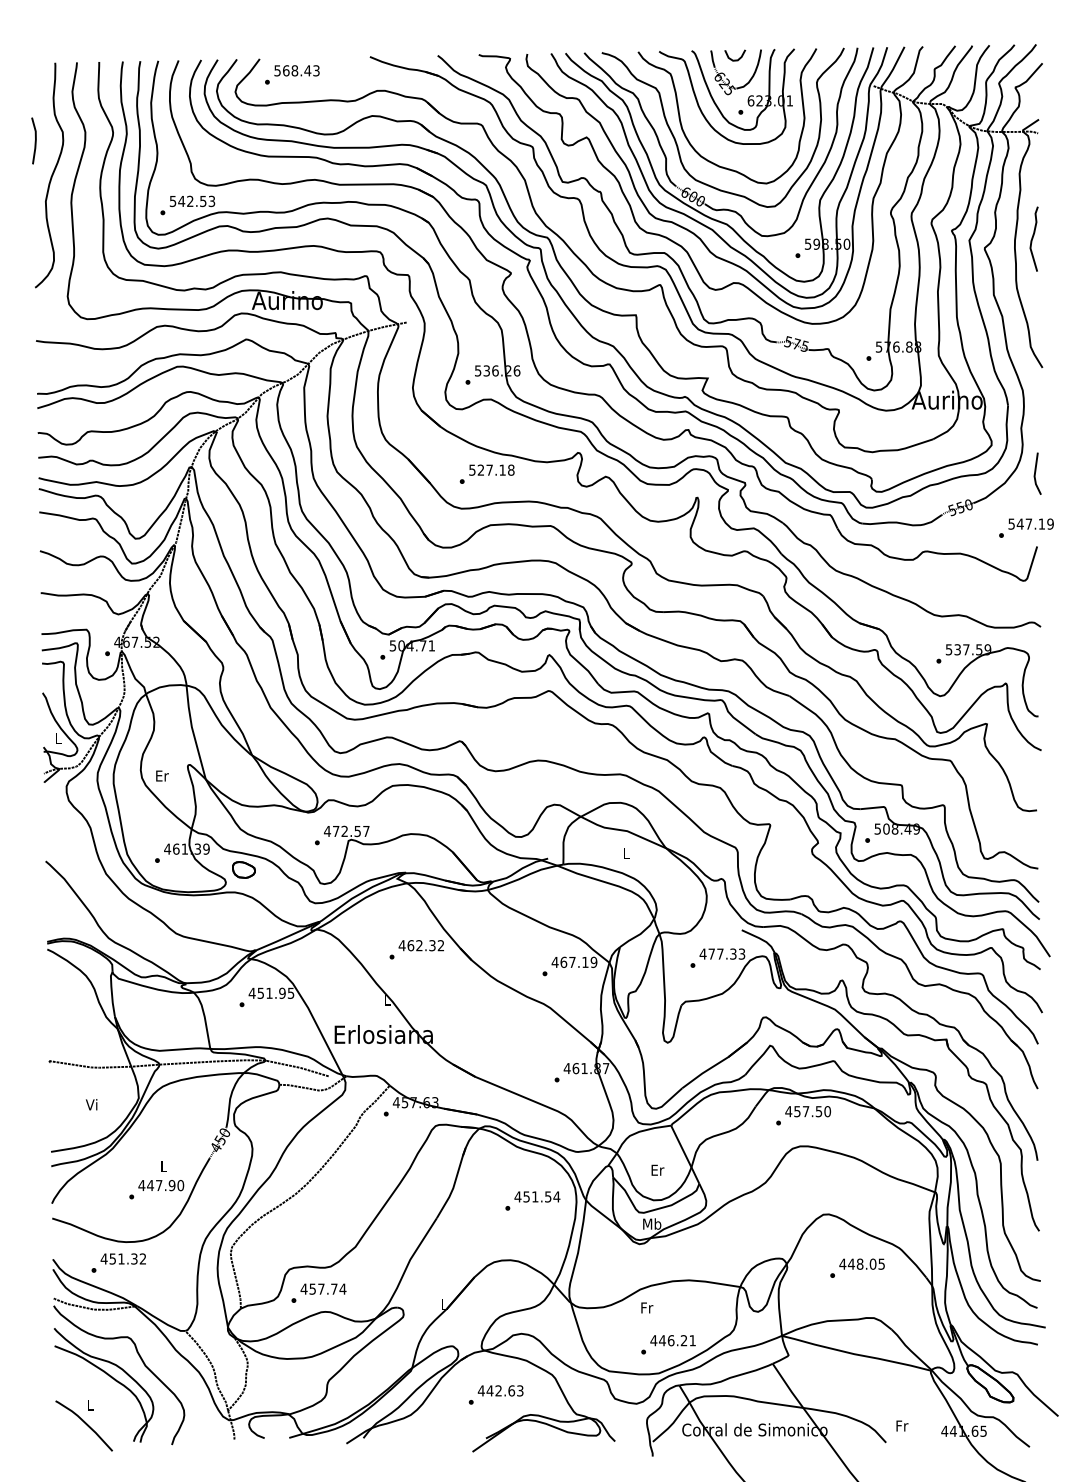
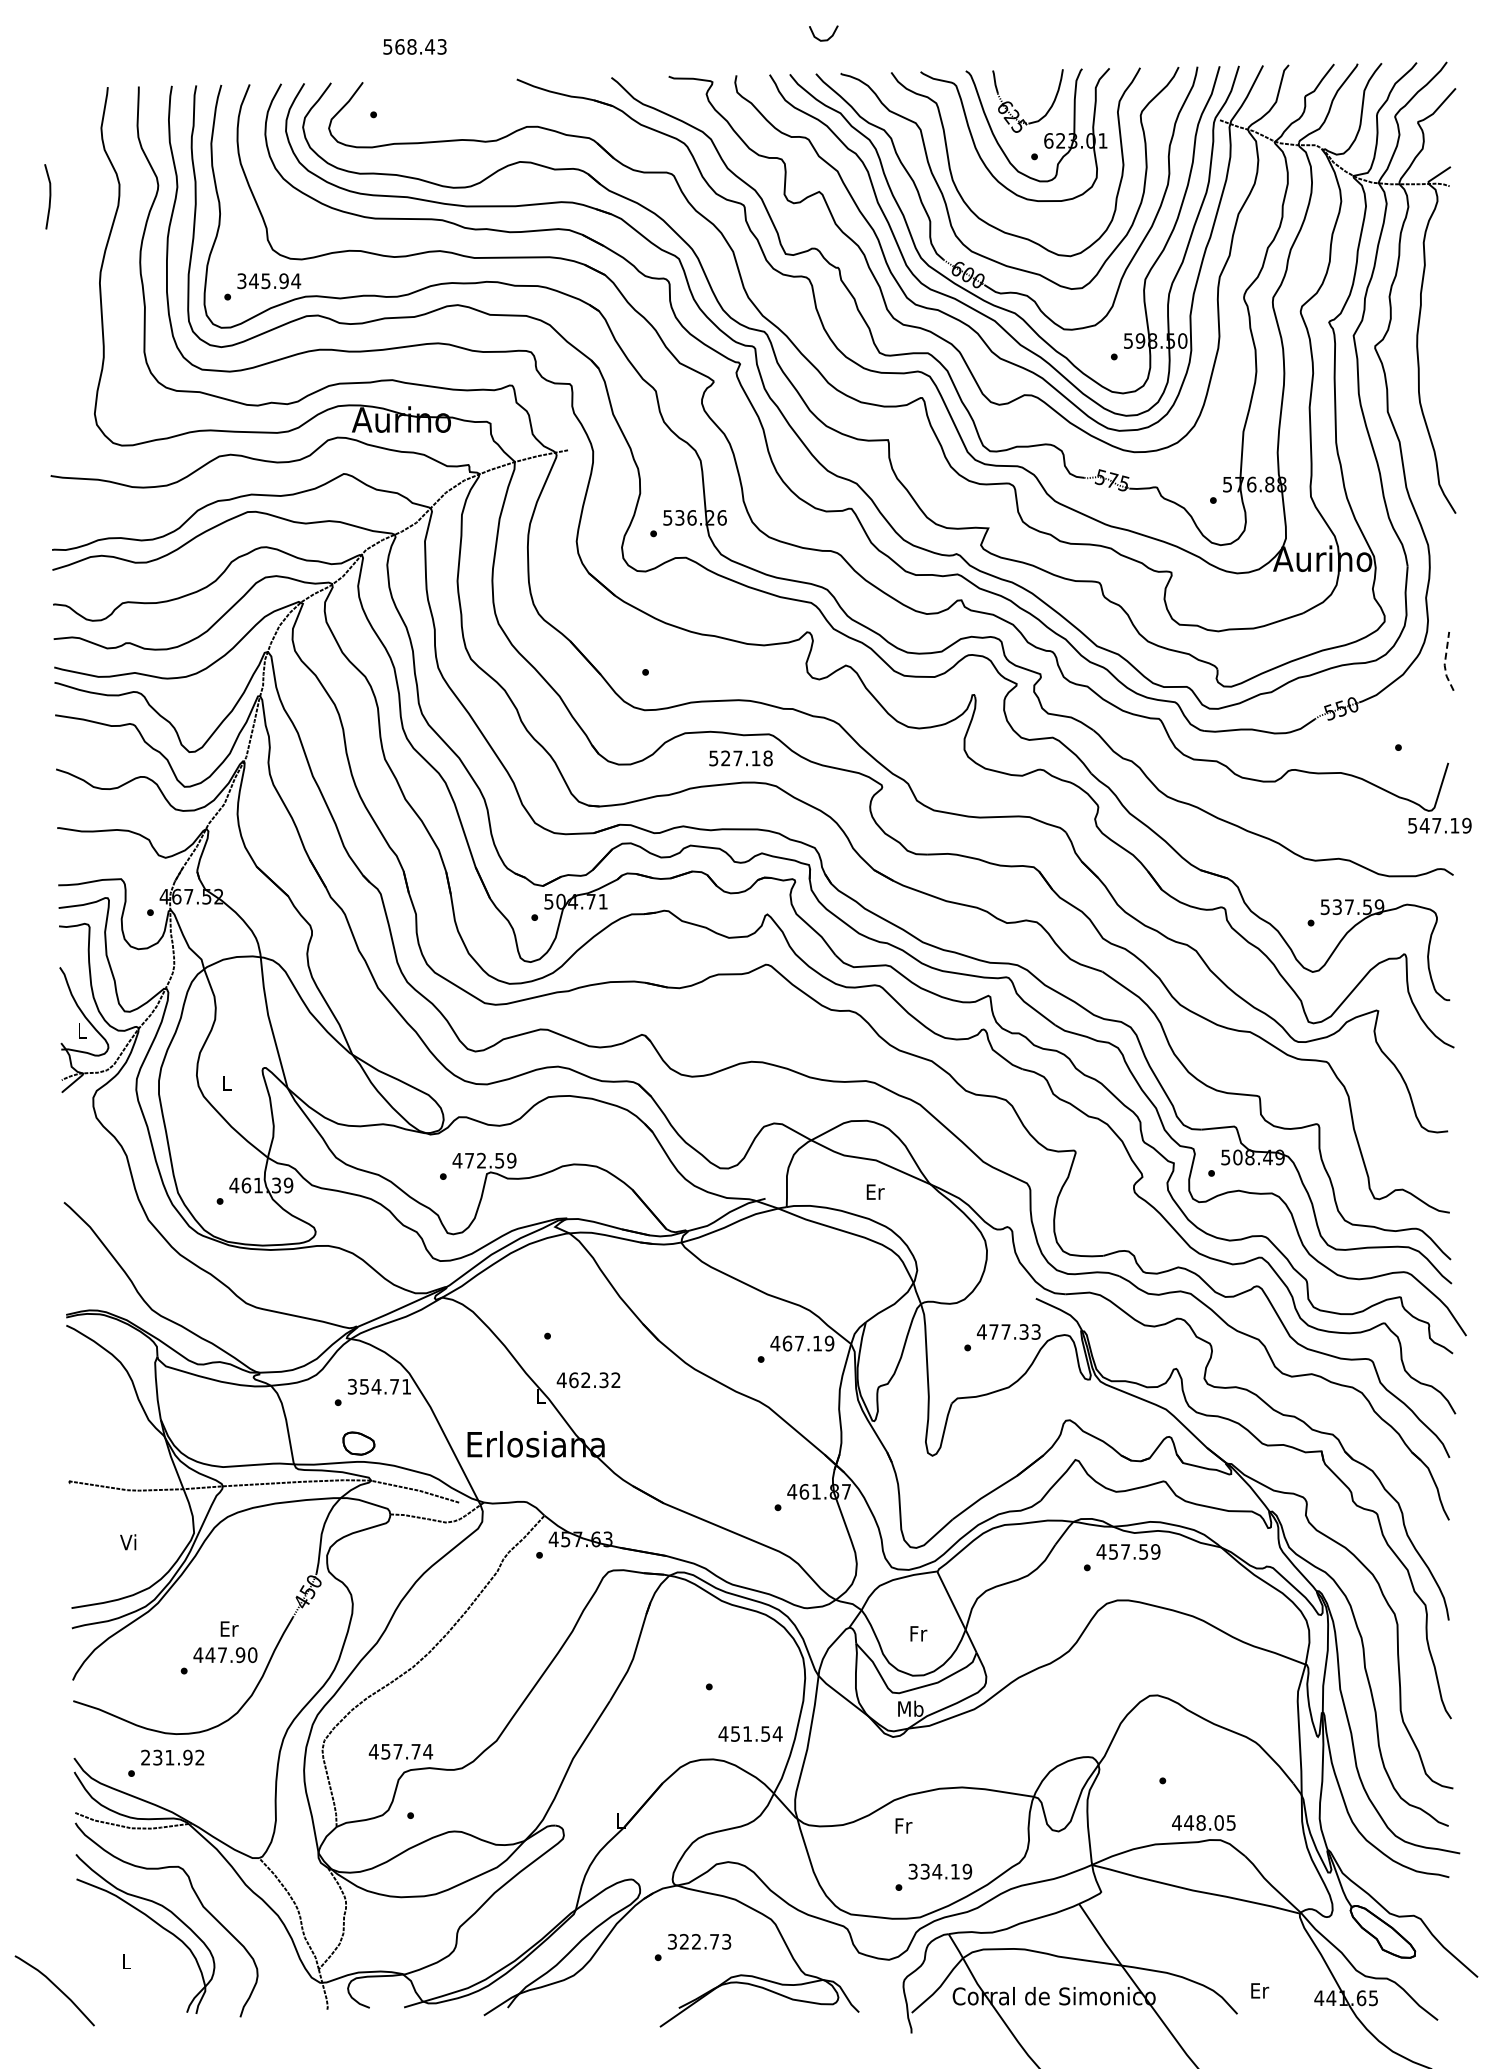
curve: (735, 59) -> (823, 39), moved
text: (296, 70) -> (414, 46), moved
curve: (50, 176) -> (71, 246), removed
text: (192, 201) -> (269, 281), 542.53 -> 345.94
curve: (1033, 238) -> (1442, 333), removed
text: (491, 470) -> (740, 758), moved
line: (1034, 475) -> (1444, 663), solid -> dashed
text: (1030, 523) -> (1439, 825), moved
text: (162, 776) -> (227, 1083), Er -> L
text: (366, 831) -> (511, 1160), 472.57 -> 472.59
text: (626, 853) -> (875, 1191), L -> Er
part: (243, 869) -> (358, 1443), moved
text: (421, 945) -> (588, 1380), moved
text: (271, 993) -> (379, 1386), 451.95 -> 354.71
text: (827, 1111) -> (1155, 1551), 457.50 -> 457.59
text: (164, 1166) -> (229, 1628), L -> Er
text: (657, 1170) -> (918, 1633), Er -> Fr
text: (537, 1196) -> (750, 1733), moved
text: (119, 1258) -> (166, 1757), 451.32 -> 231.92
text: (861, 1263) -> (1203, 1822), moved
text: (323, 1288) -> (400, 1751), moved
text: (673, 1340) -> (940, 1871), 446.21 -> 334.19
text: (496, 1390) -> (693, 1941), 442.63 -> 322.73
curve: (84, 1423) -> (55, 1987), moved
text: (902, 1425) -> (1260, 1990), Fr -> Er

